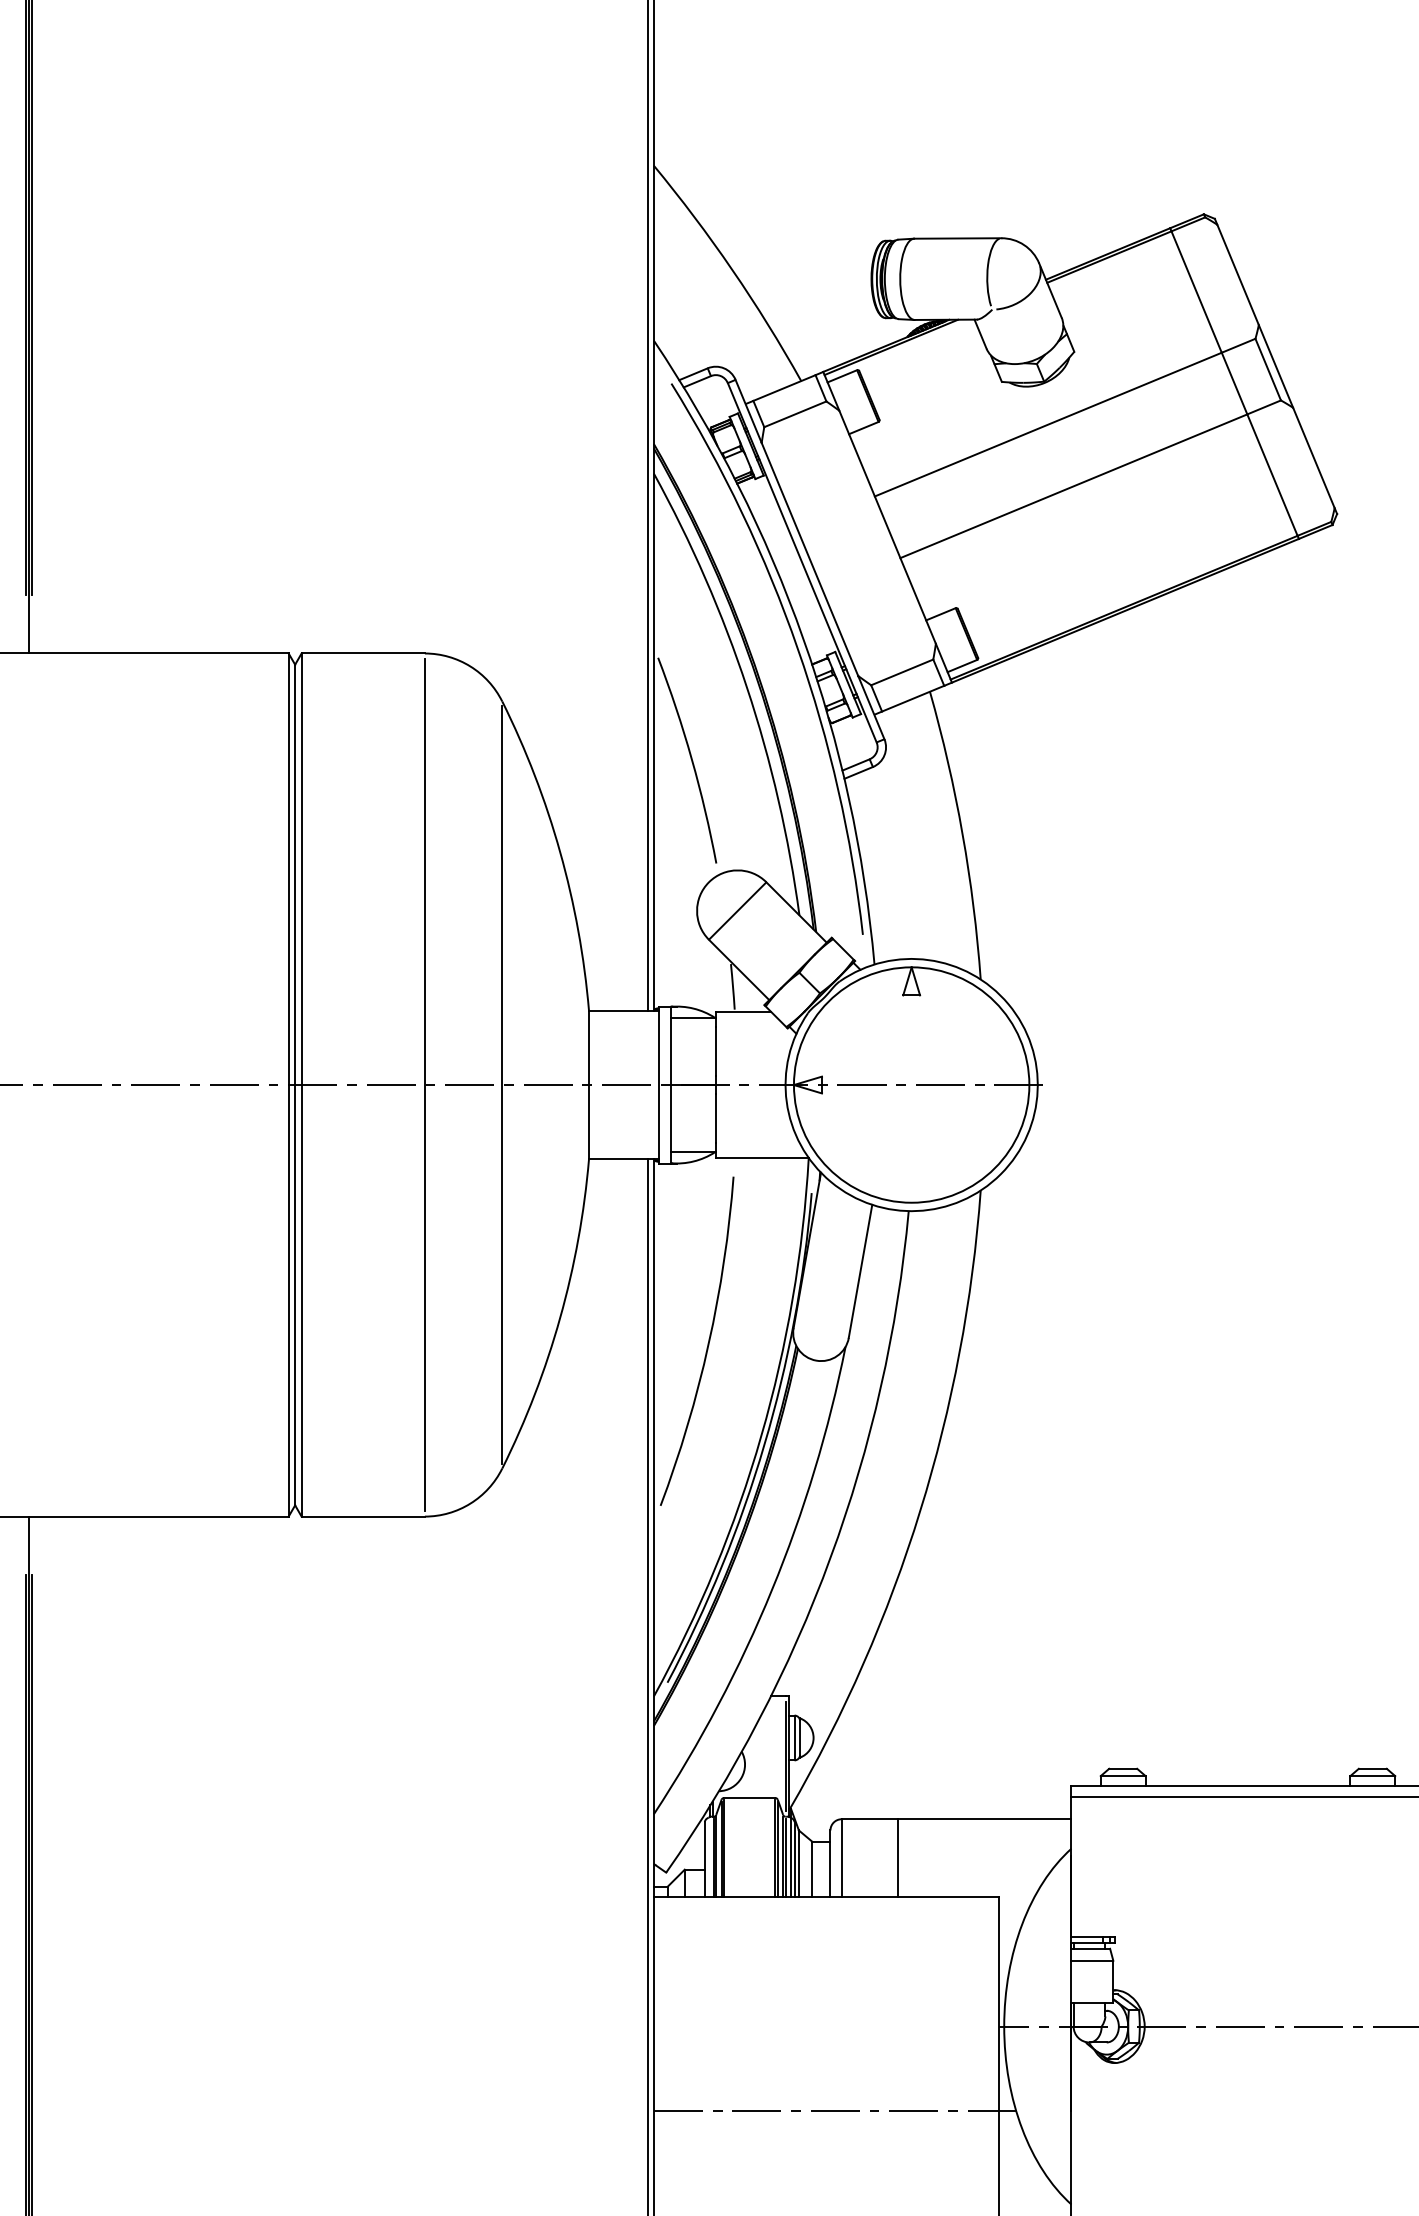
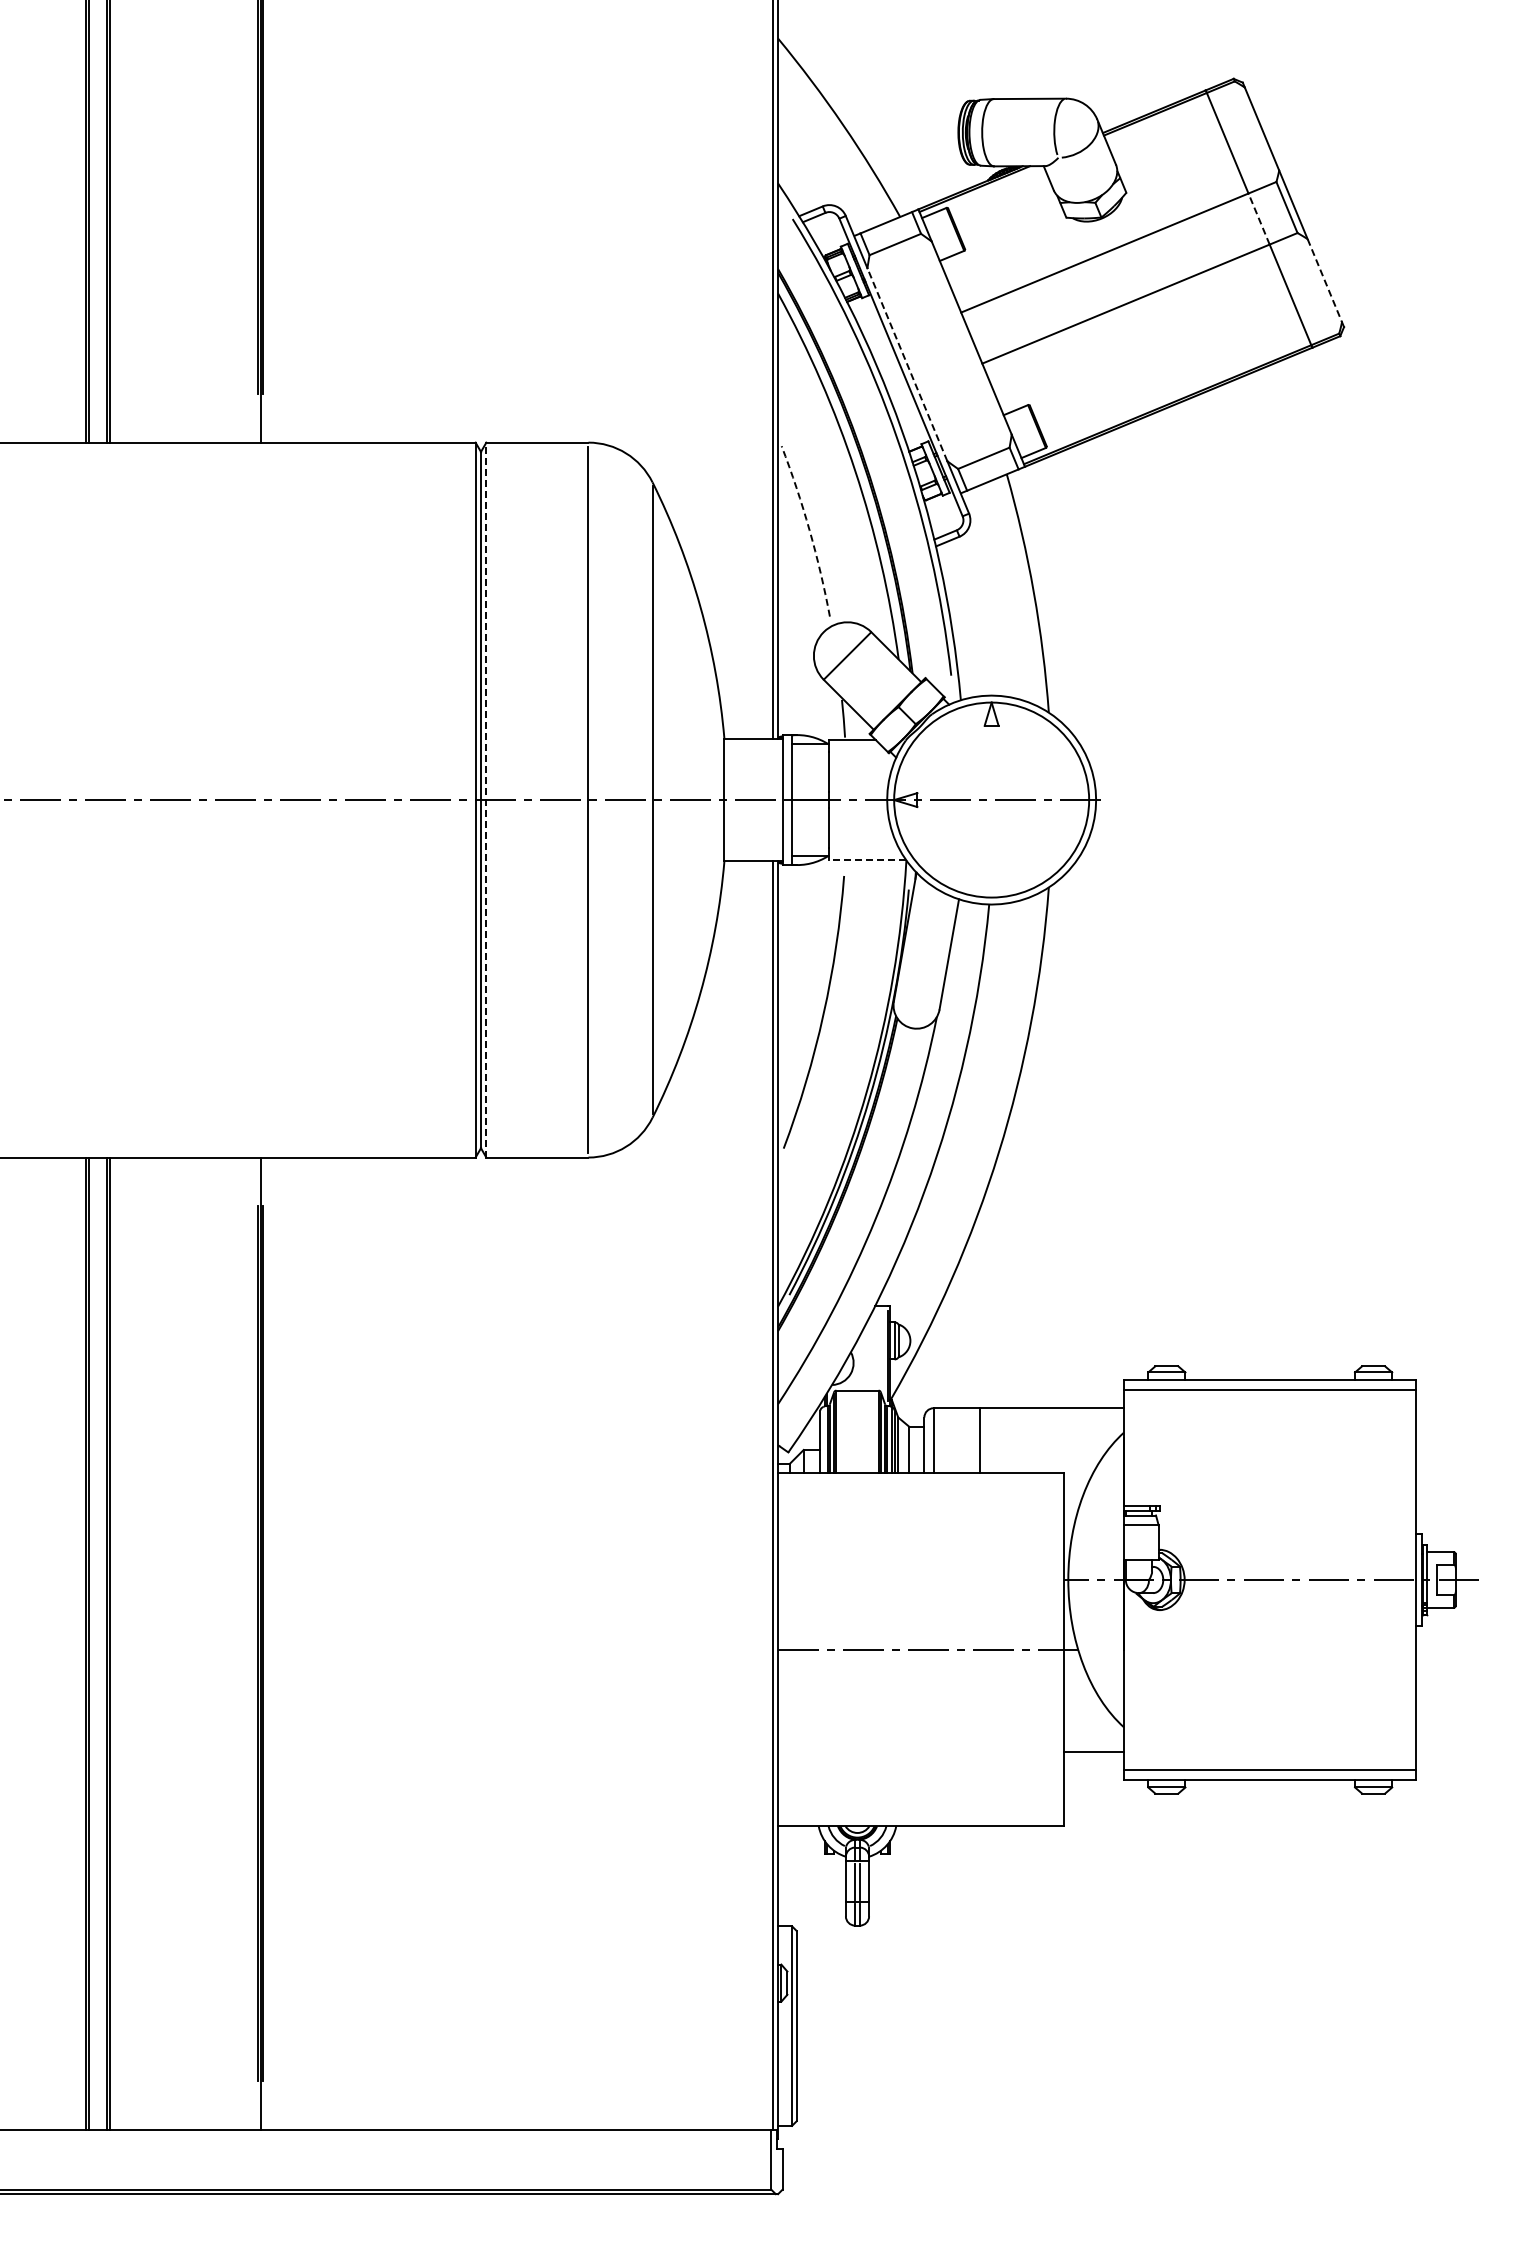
line: (1235, 384) -> (1259, 219), solid -> dashed
line: (1313, 457) -> (1324, 280), solid -> dashed
line: (810, 559) -> (907, 364), solid -> dashed
arc: (691, 759) -> (809, 530), solid -> dashed
line: (301, 1084) -> (486, 799), solid -> dashed
line: (761, 1157) -> (867, 860), solid -> dashed

